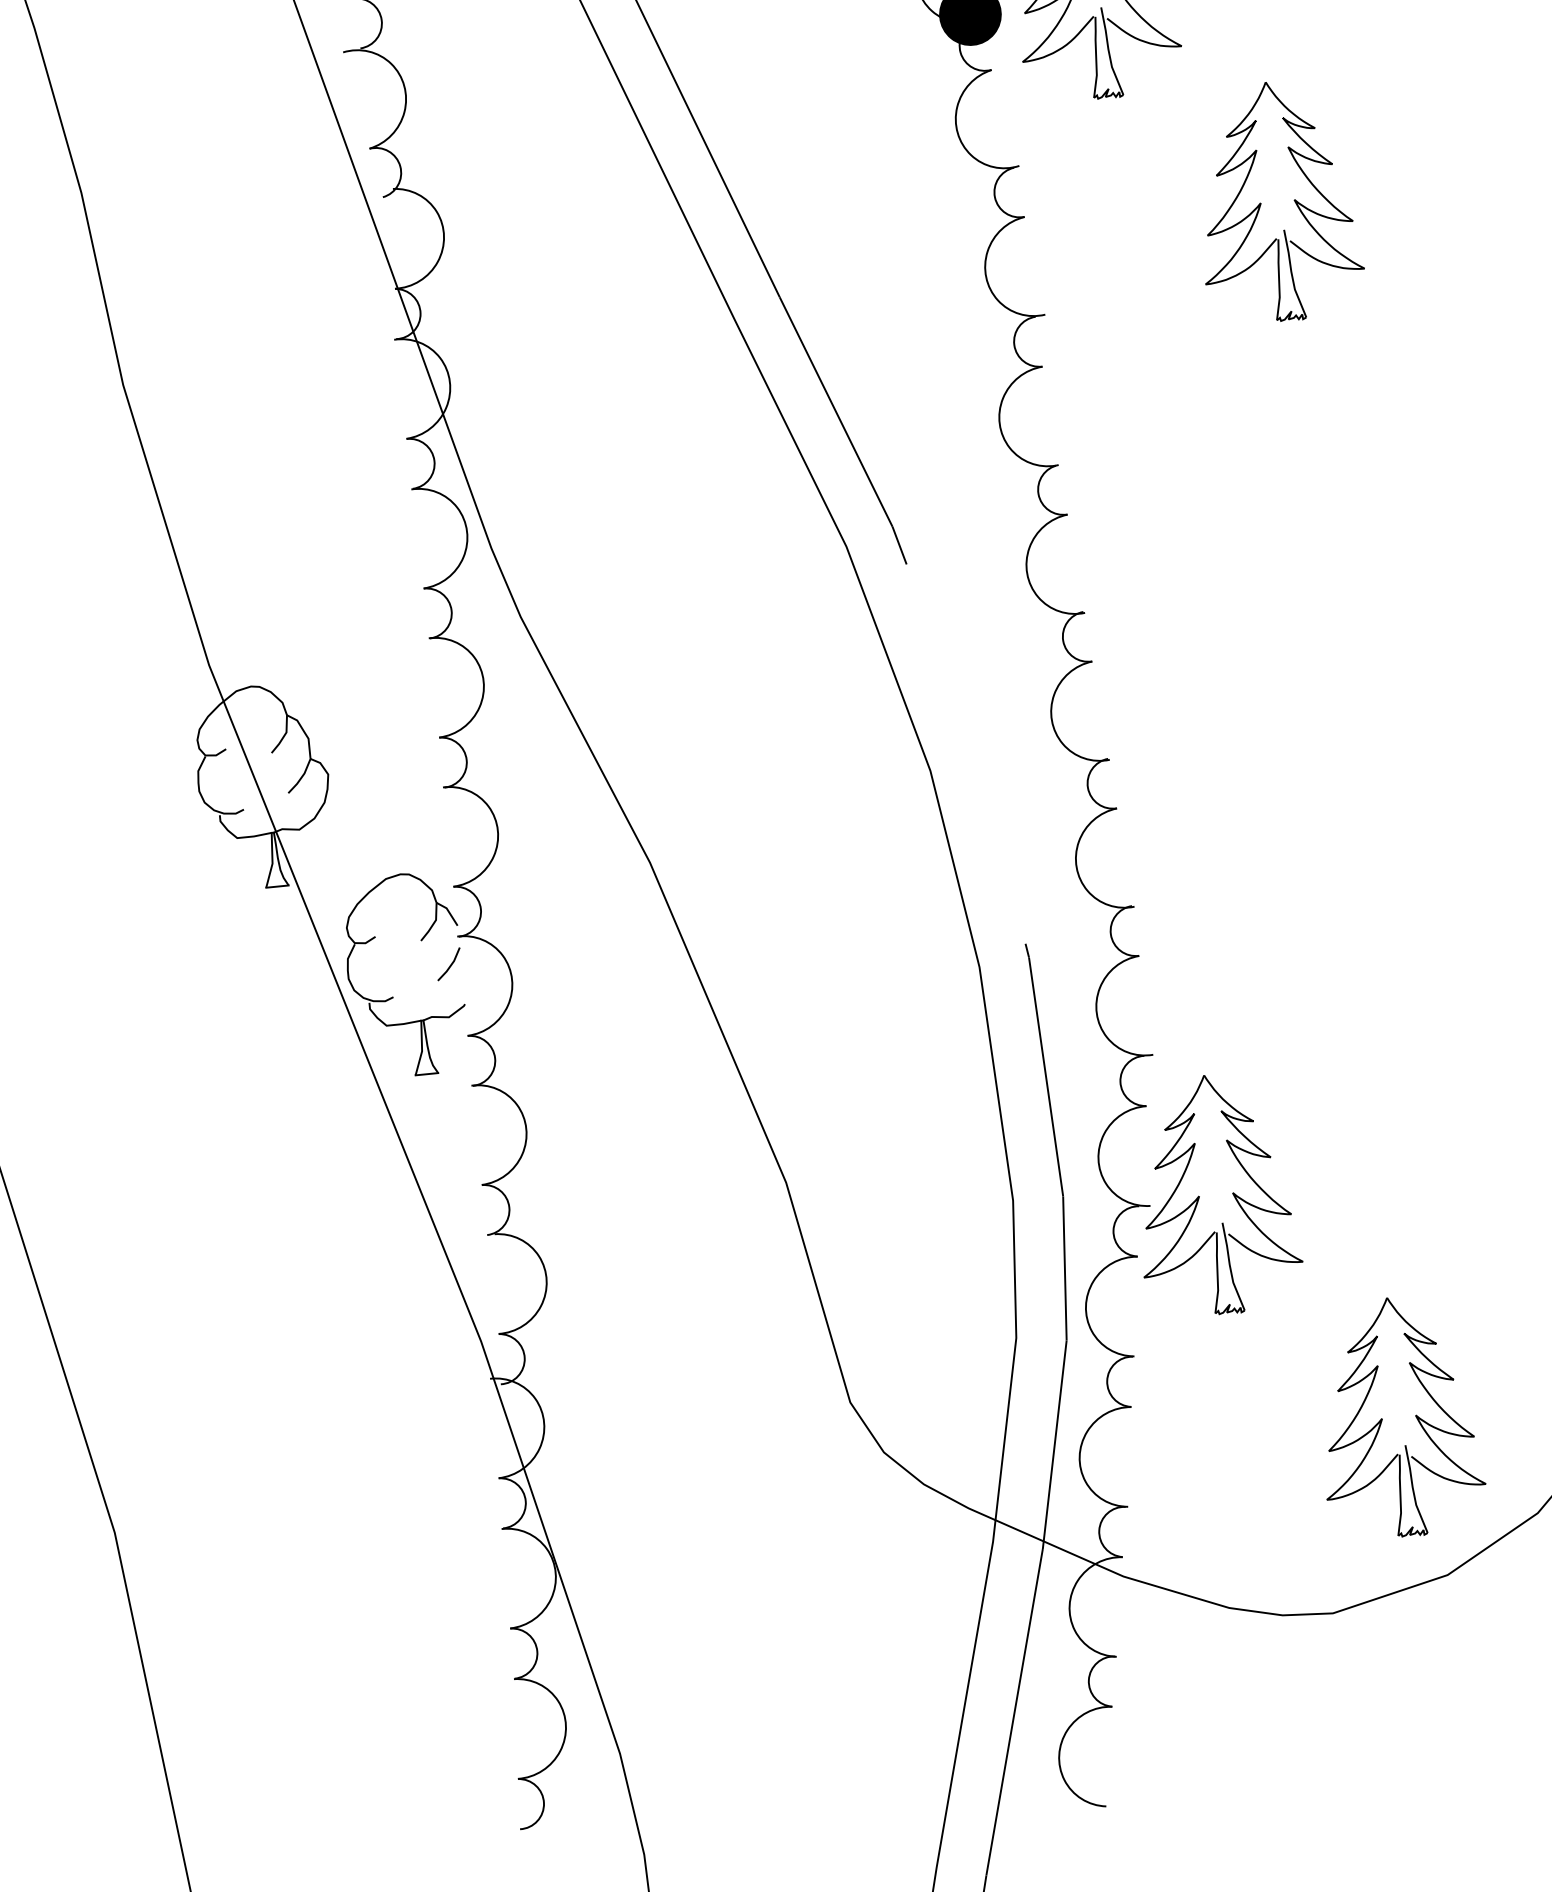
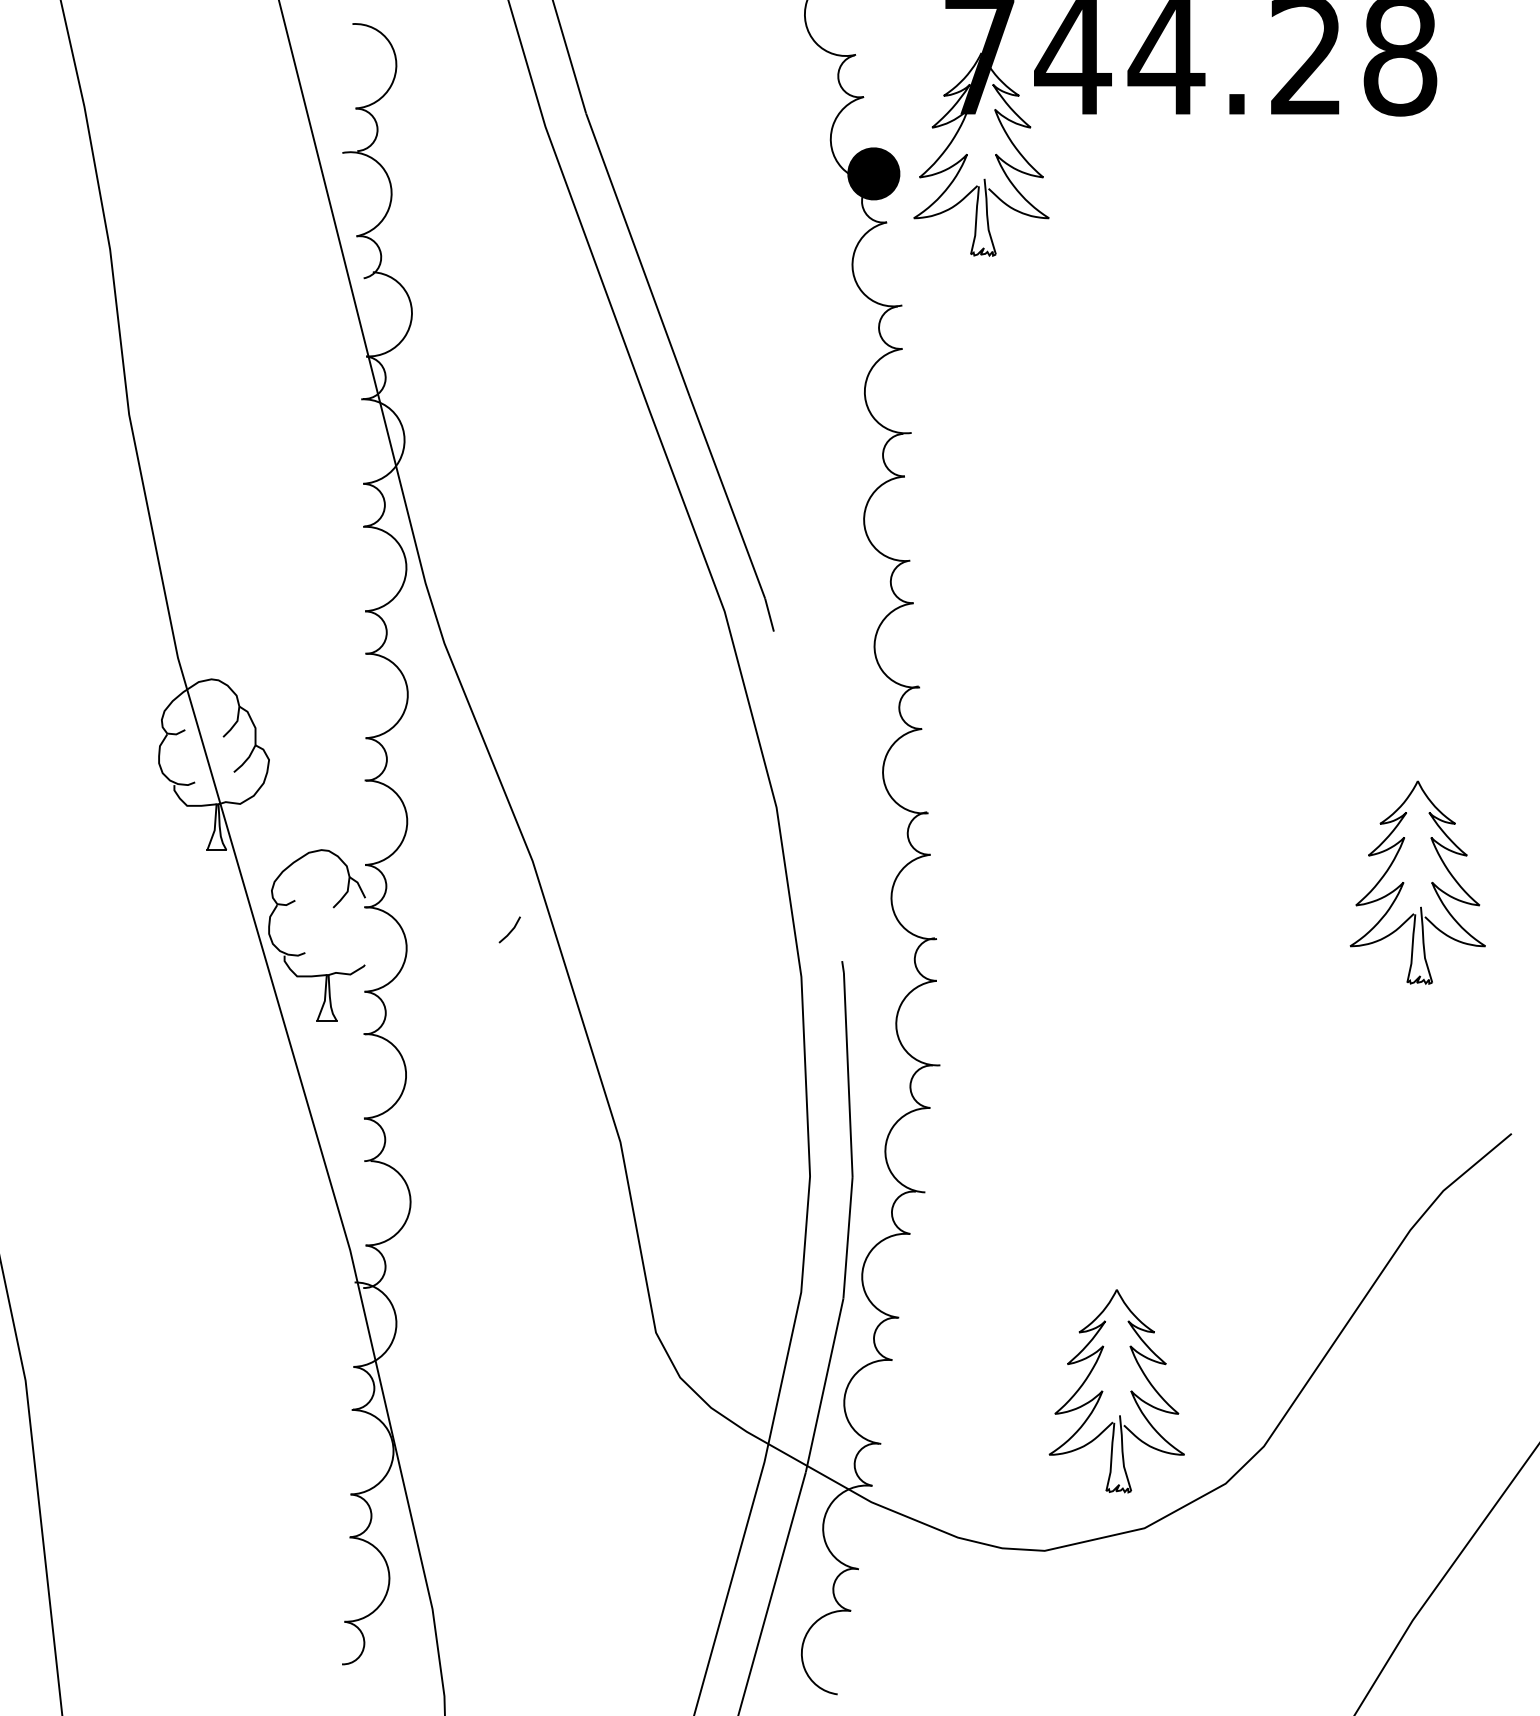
part: (1261, 203) -> (1103, 357), removed
line: (449, 964) -> (510, 930), moved
part: (1199, 1196) -> (967, 1188), removed

